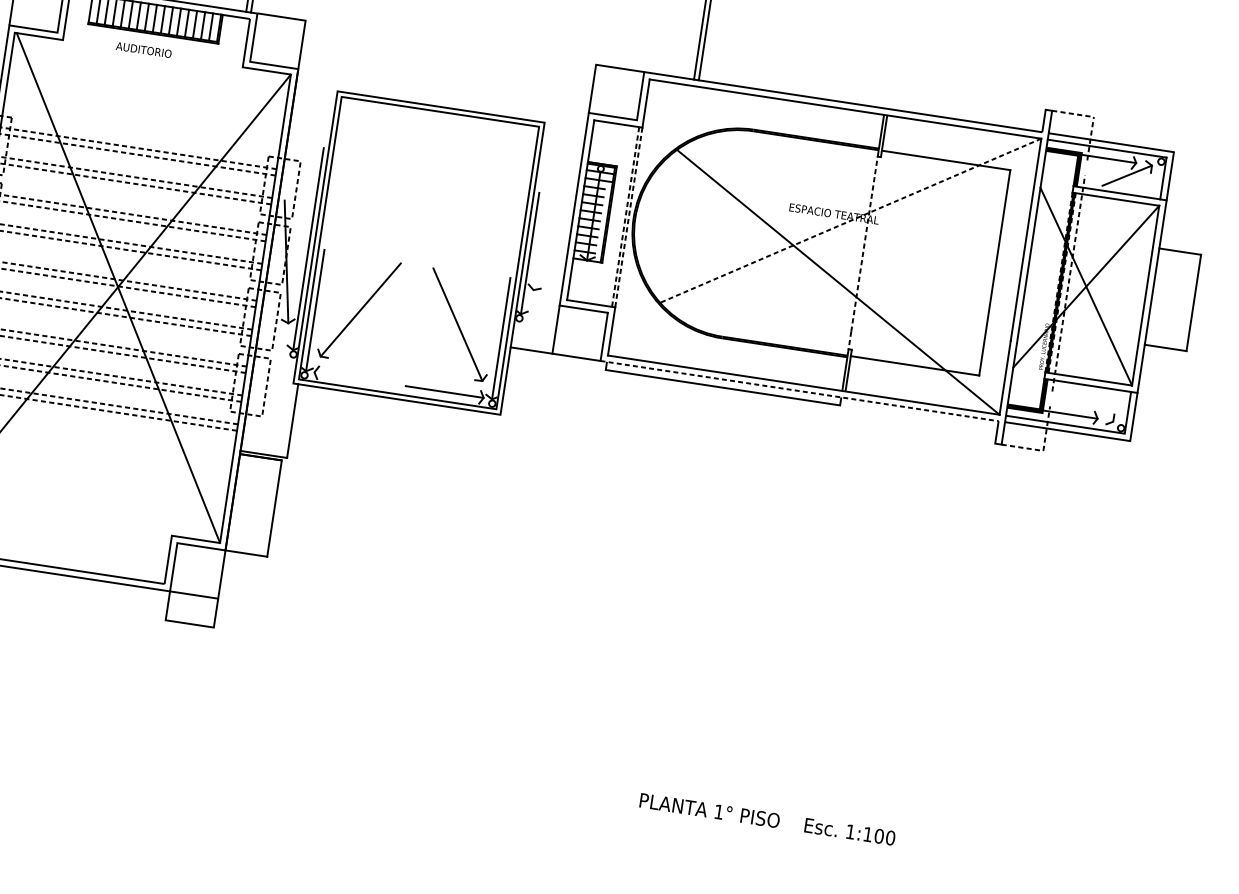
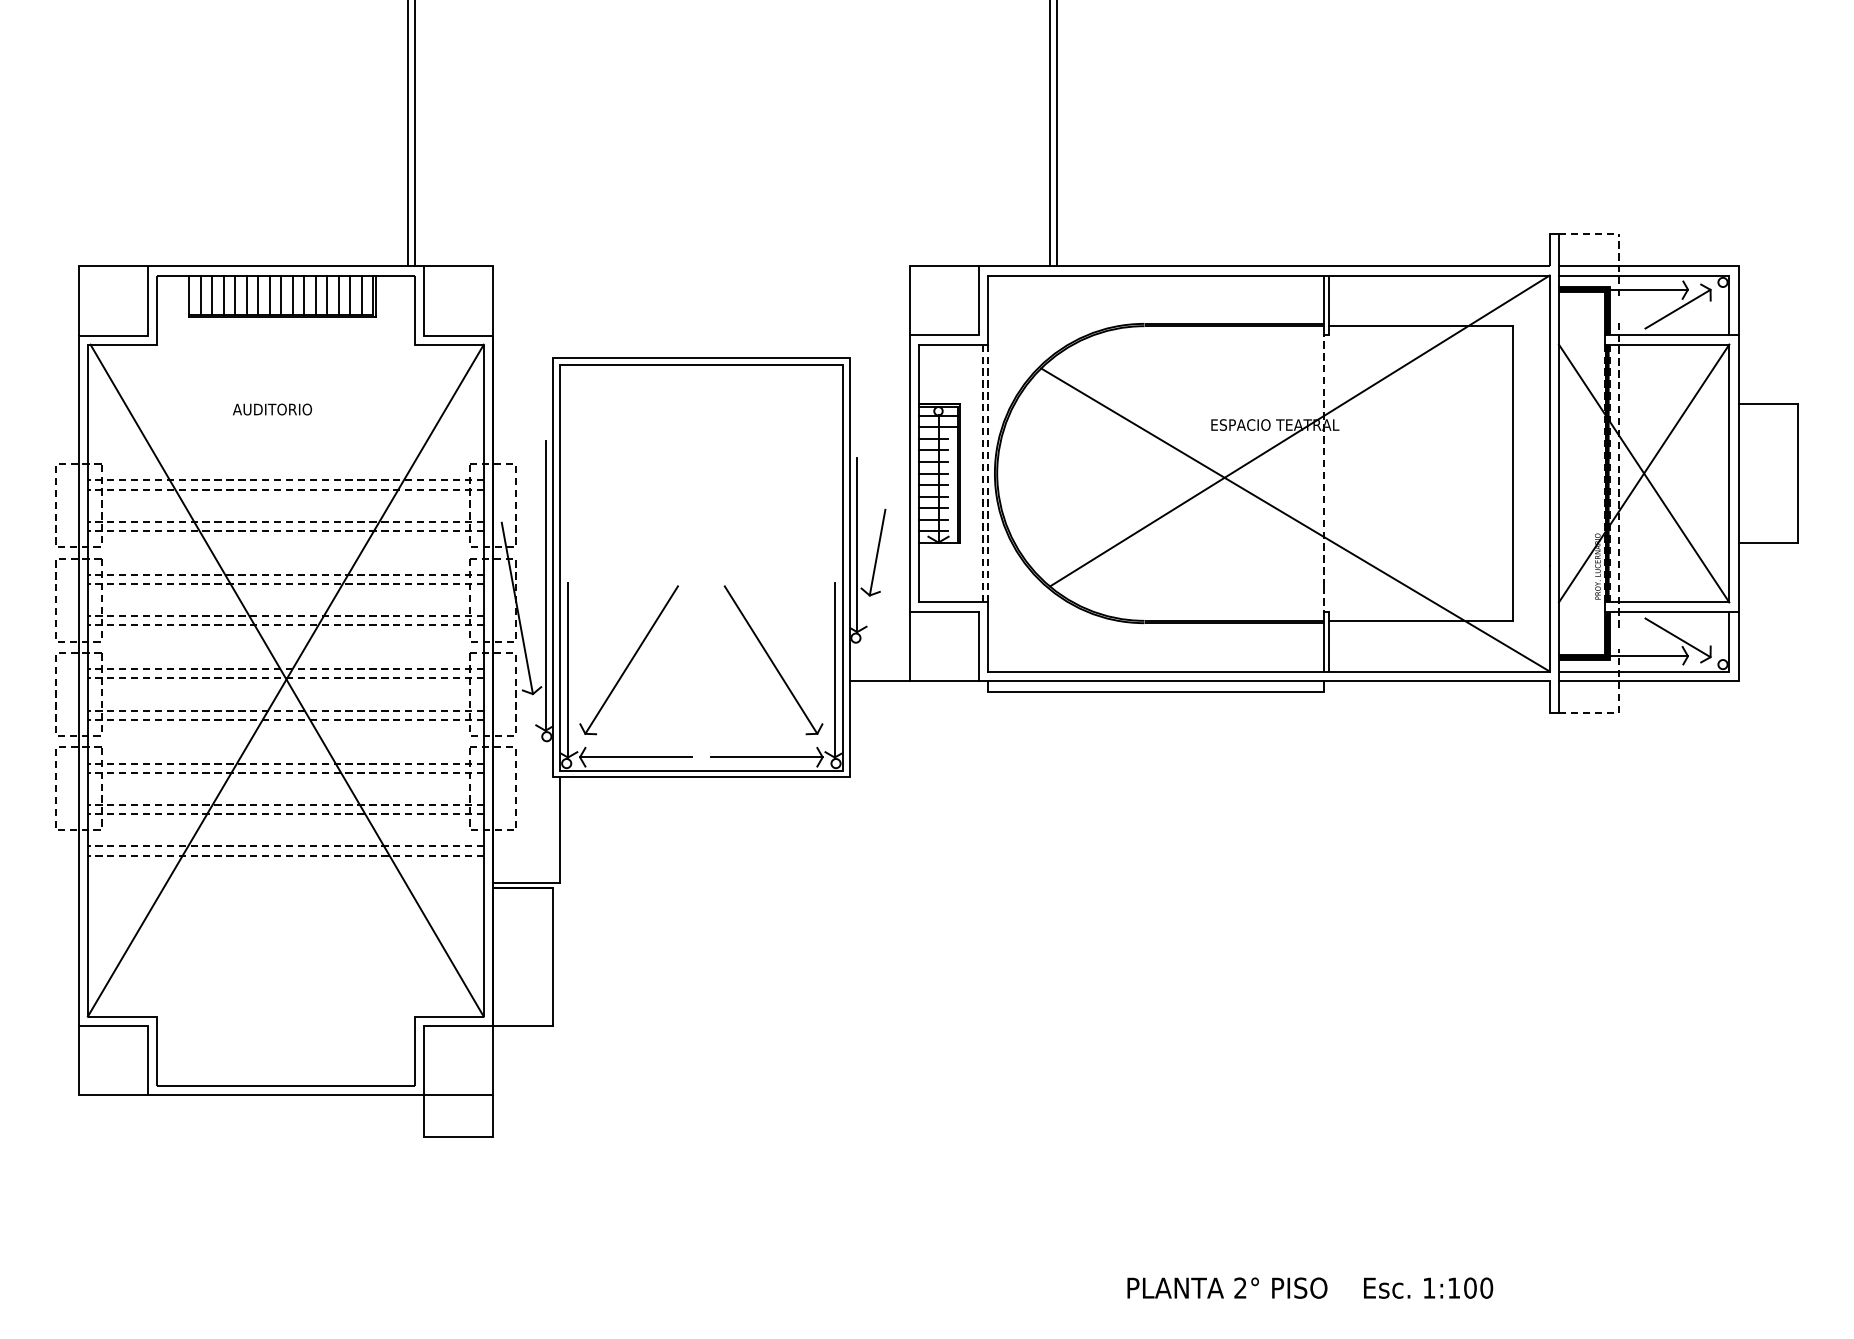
text: (143, 50) -> (272, 409), moved
line: (850, 221) -> (1299, 431), dashed -> solid
line: (543, 260) -> (877, 552), added
line: (353, 378) -> (635, 757), added
line: (799, 390) -> (1264, 680), dashed -> solid
line: (1092, 404) -> (1677, 637), added
text: (719, 811) -> (1240, 1287), 1° -> 2°

